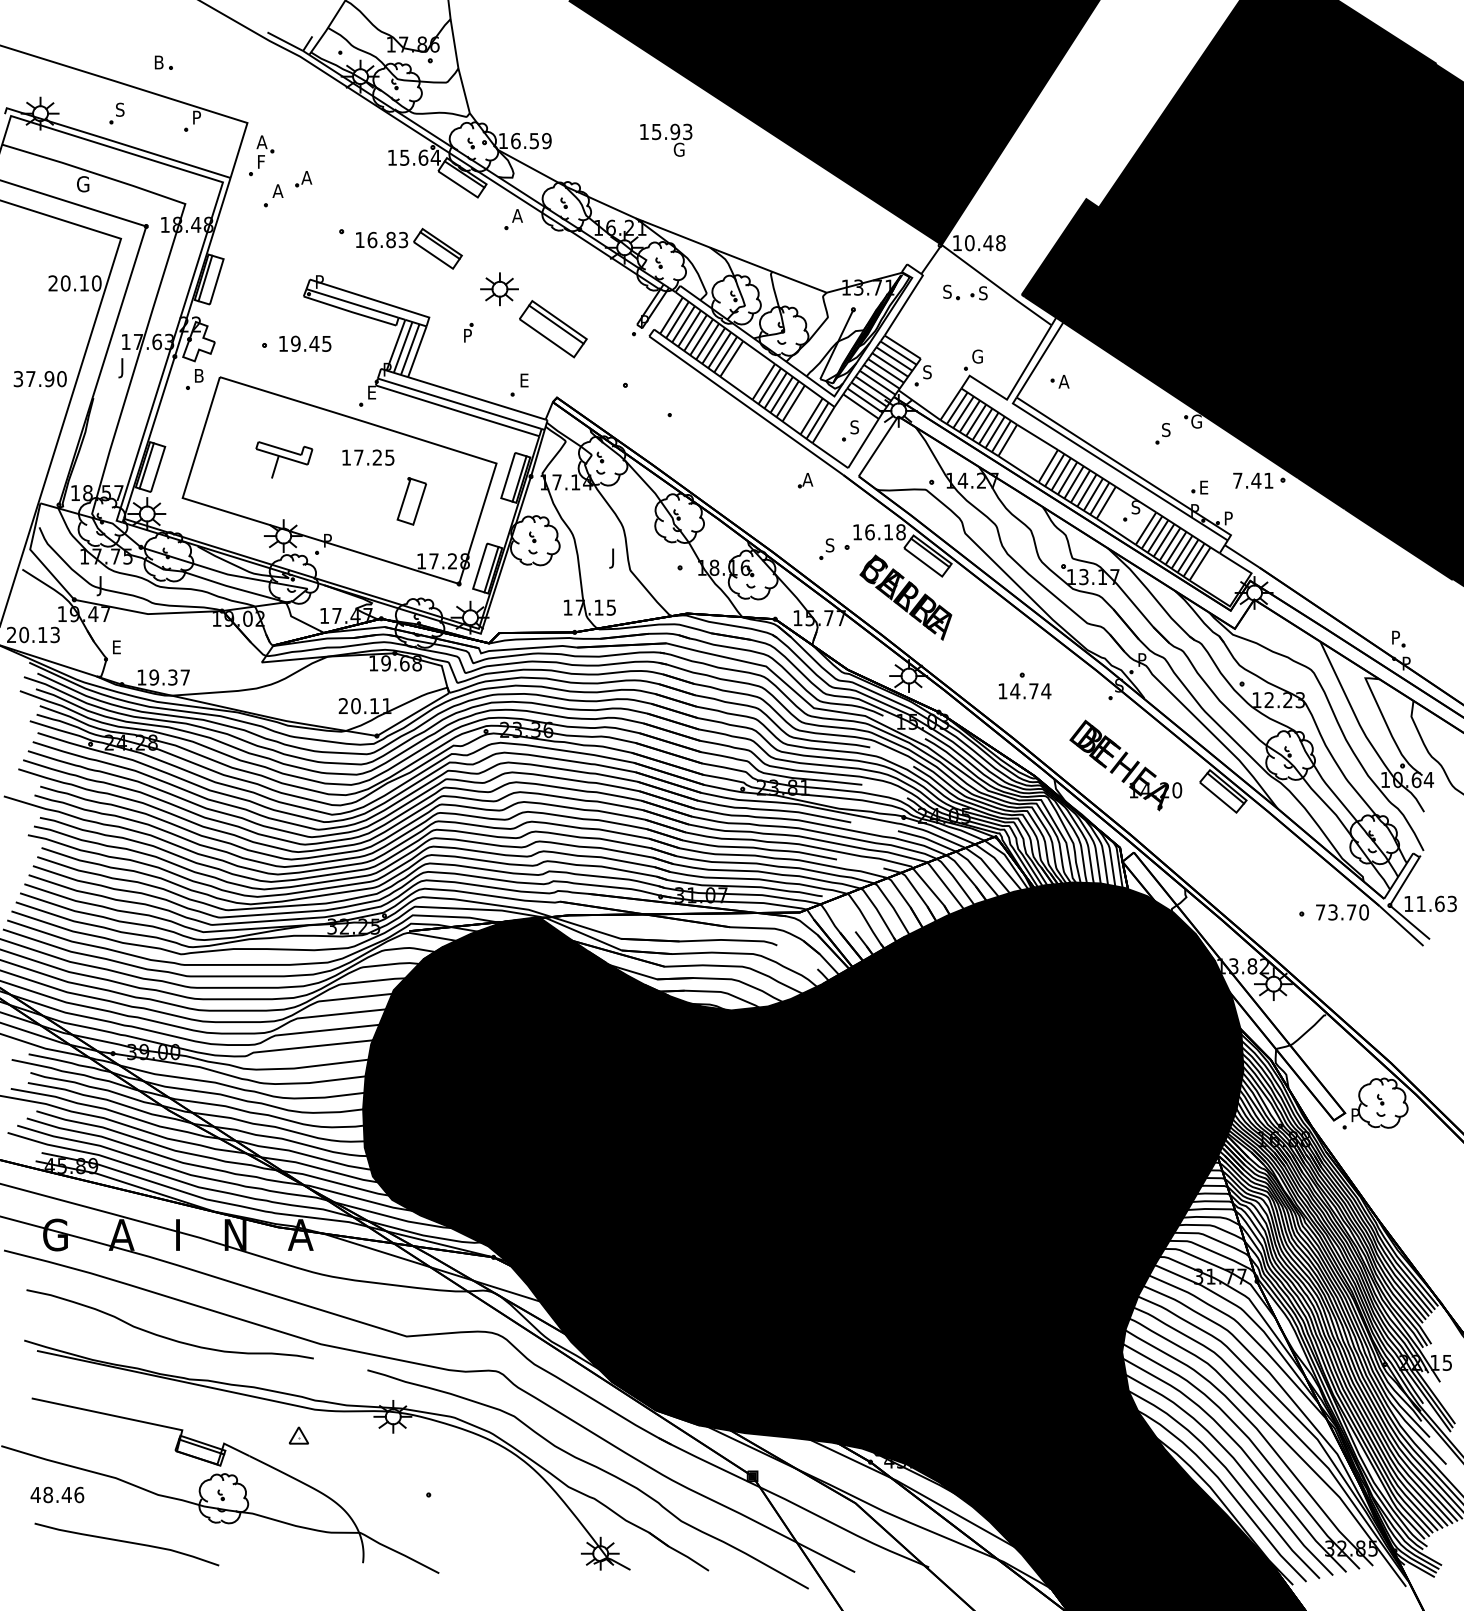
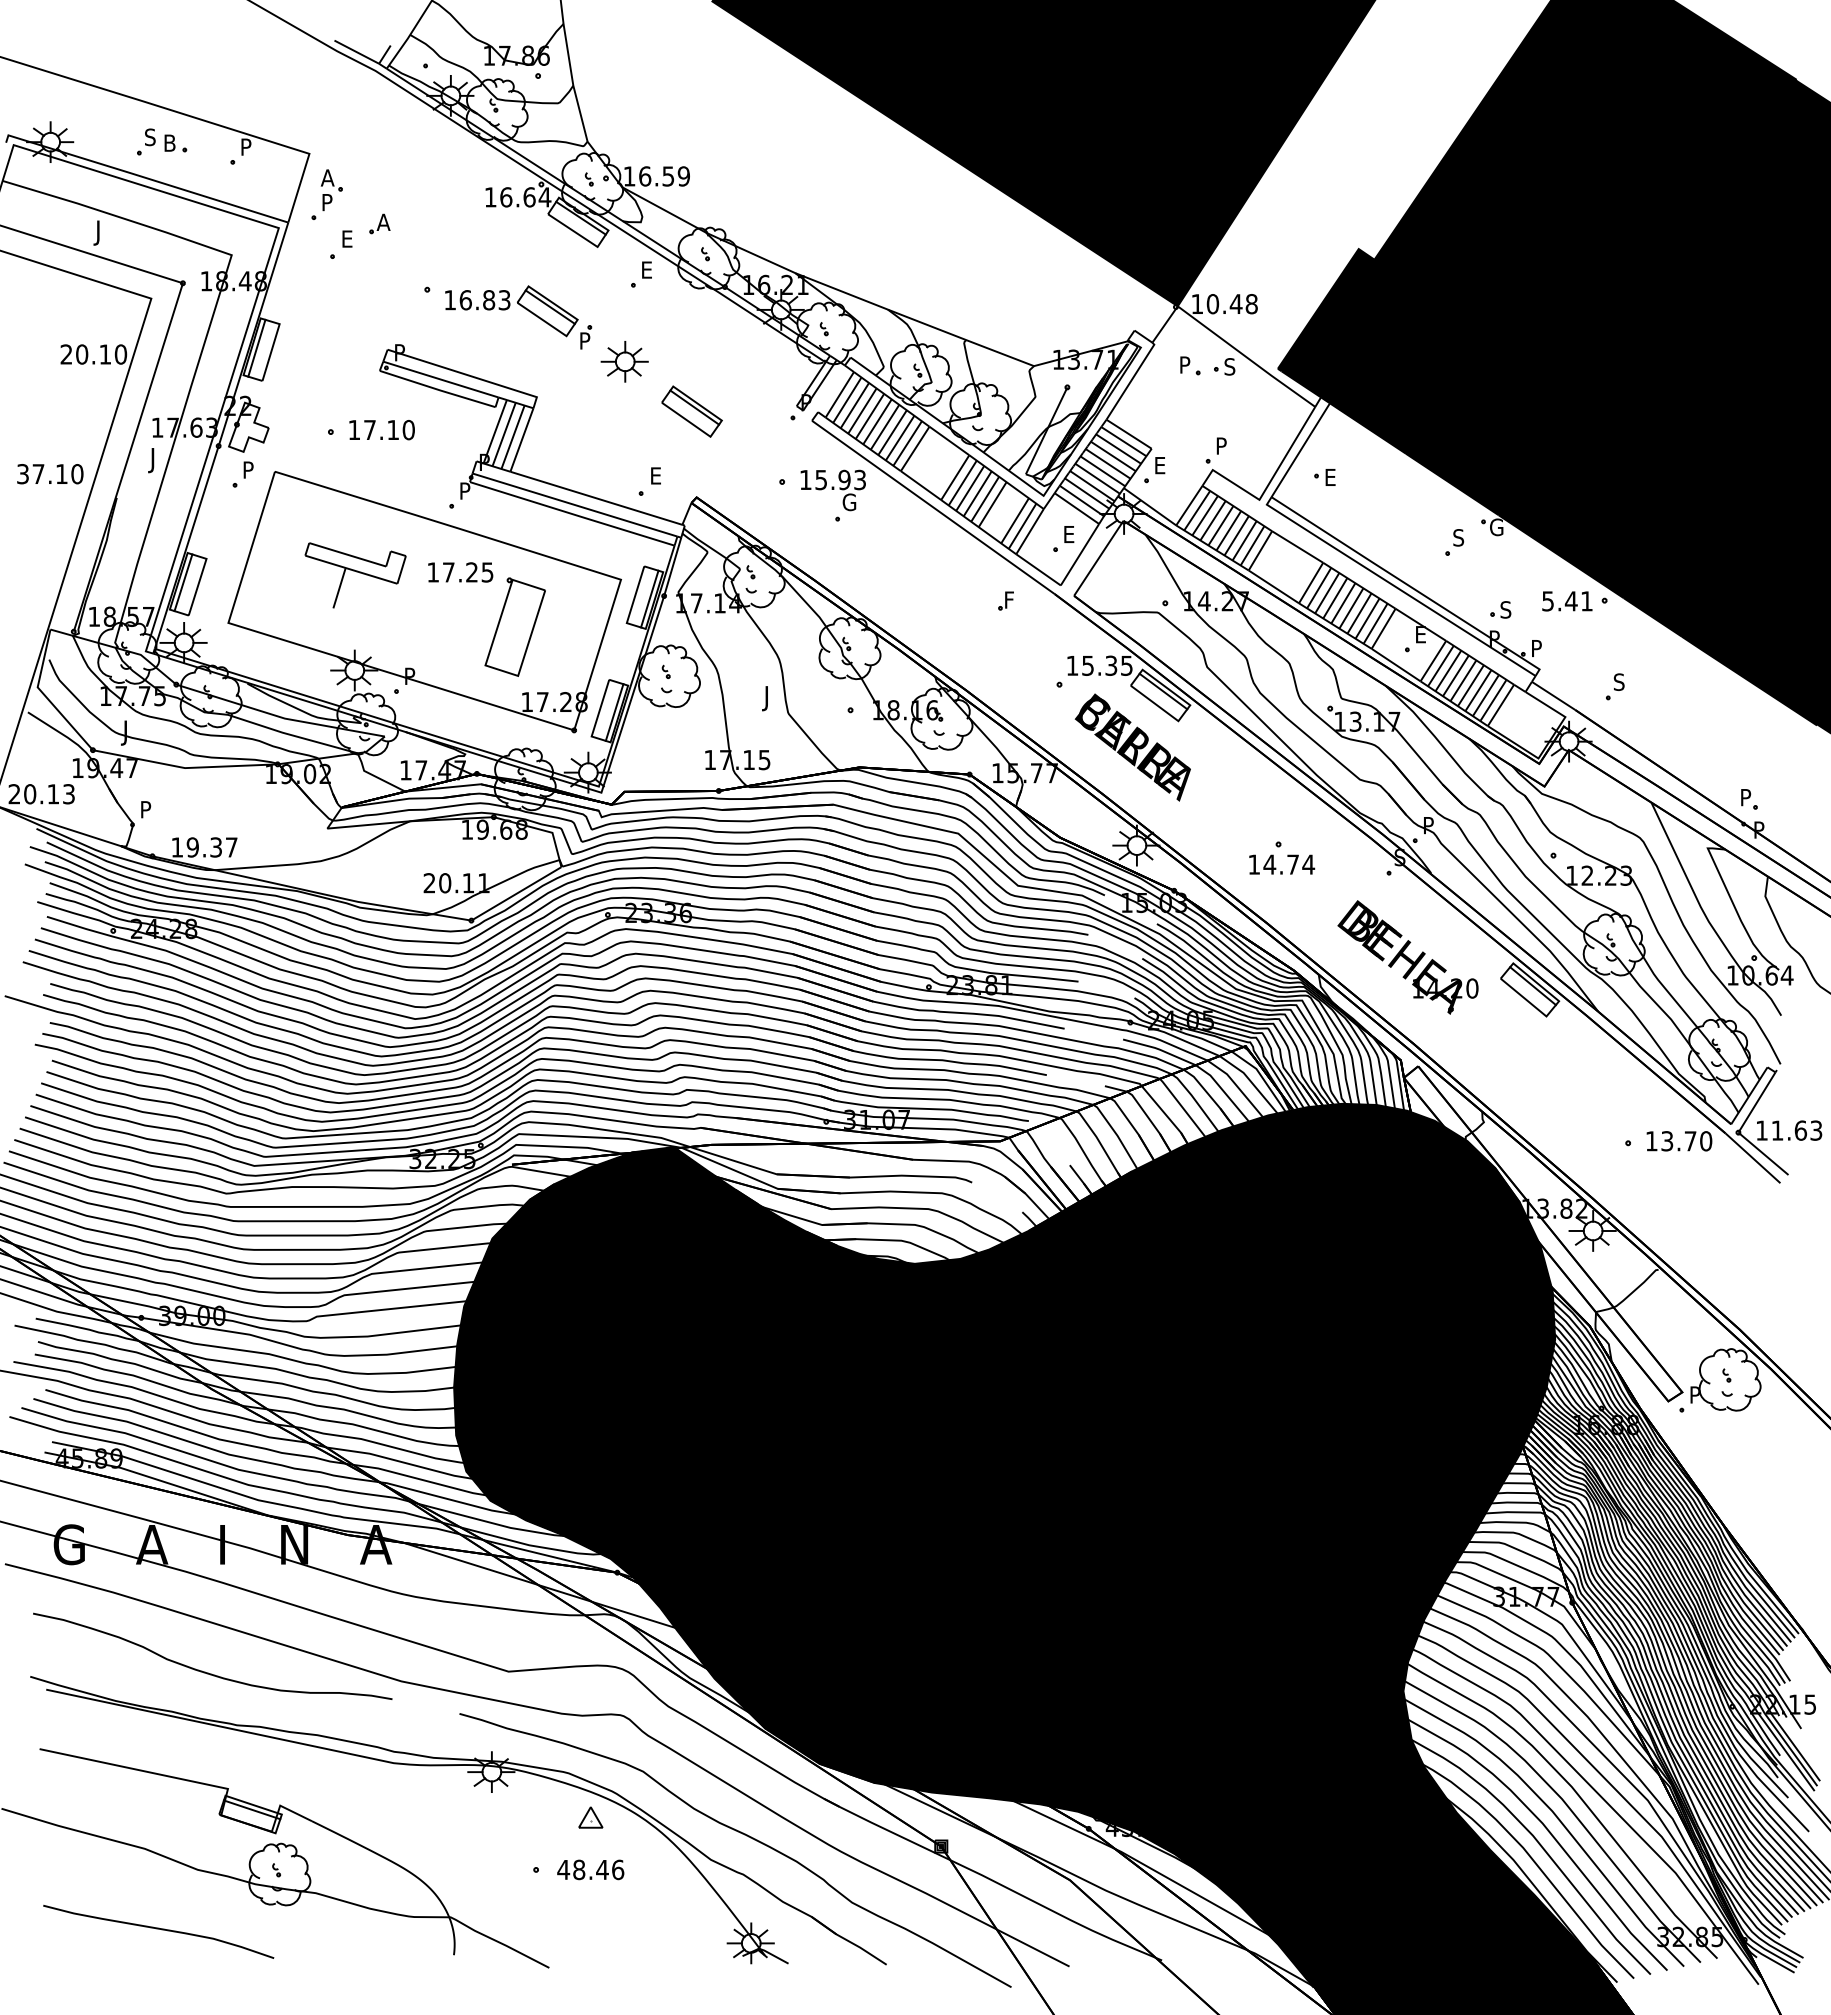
part: (163, 62) -> (175, 143), moved
text: (665, 140) -> (832, 490), moved
text: (405, 157) -> (506, 197), 15.64 -> 16.64
text: (262, 159) -> (328, 199), F -> P
text: (82, 185) -> (102, 232), G -> J
text: (277, 190) -> (347, 238), A -> E
text: (517, 215) -> (647, 269), A -> E
text: (947, 291) -> (1184, 364), S -> P
part: (552, 328) -> (691, 411), size x0.71
part: (468, 332) -> (586, 337), moved
text: (310, 343) -> (388, 429), 19.45 -> 17.10
text: (977, 356) -> (1222, 445), G -> P
text: (927, 372) -> (1159, 465), S -> E
text: (199, 375) -> (249, 469), B -> P
text: (49, 379) -> (61, 474), 37.90 -> 37.10
text: (1063, 381) -> (1330, 477), A -> E
text: (373, 392) -> (466, 490), E -> P
text: (854, 427) -> (1068, 534), S -> E
part: (284, 460) -> (355, 575), size x1.43
text: (807, 479) -> (1010, 599), A -> F
text: (1237, 480) -> (1547, 601), 7.41 -> 5.41
text: (1203, 487) -> (1505, 609), E -> S
part: (411, 500) -> (514, 626), size x1.67
text: (1135, 507) -> (1420, 634), S -> E
text: (885, 532) -> (1107, 665), 16.18 -> 15.35
part: (827, 548) -> (1615, 686), moved
text: (117, 647) -> (147, 809), E -> P
text: (1320, 912) -> (1651, 1141), 73.70 -> 13.70
part: (298, 1435) -> (590, 1817), moved
text: (57, 1494) -> (590, 1869), moved

